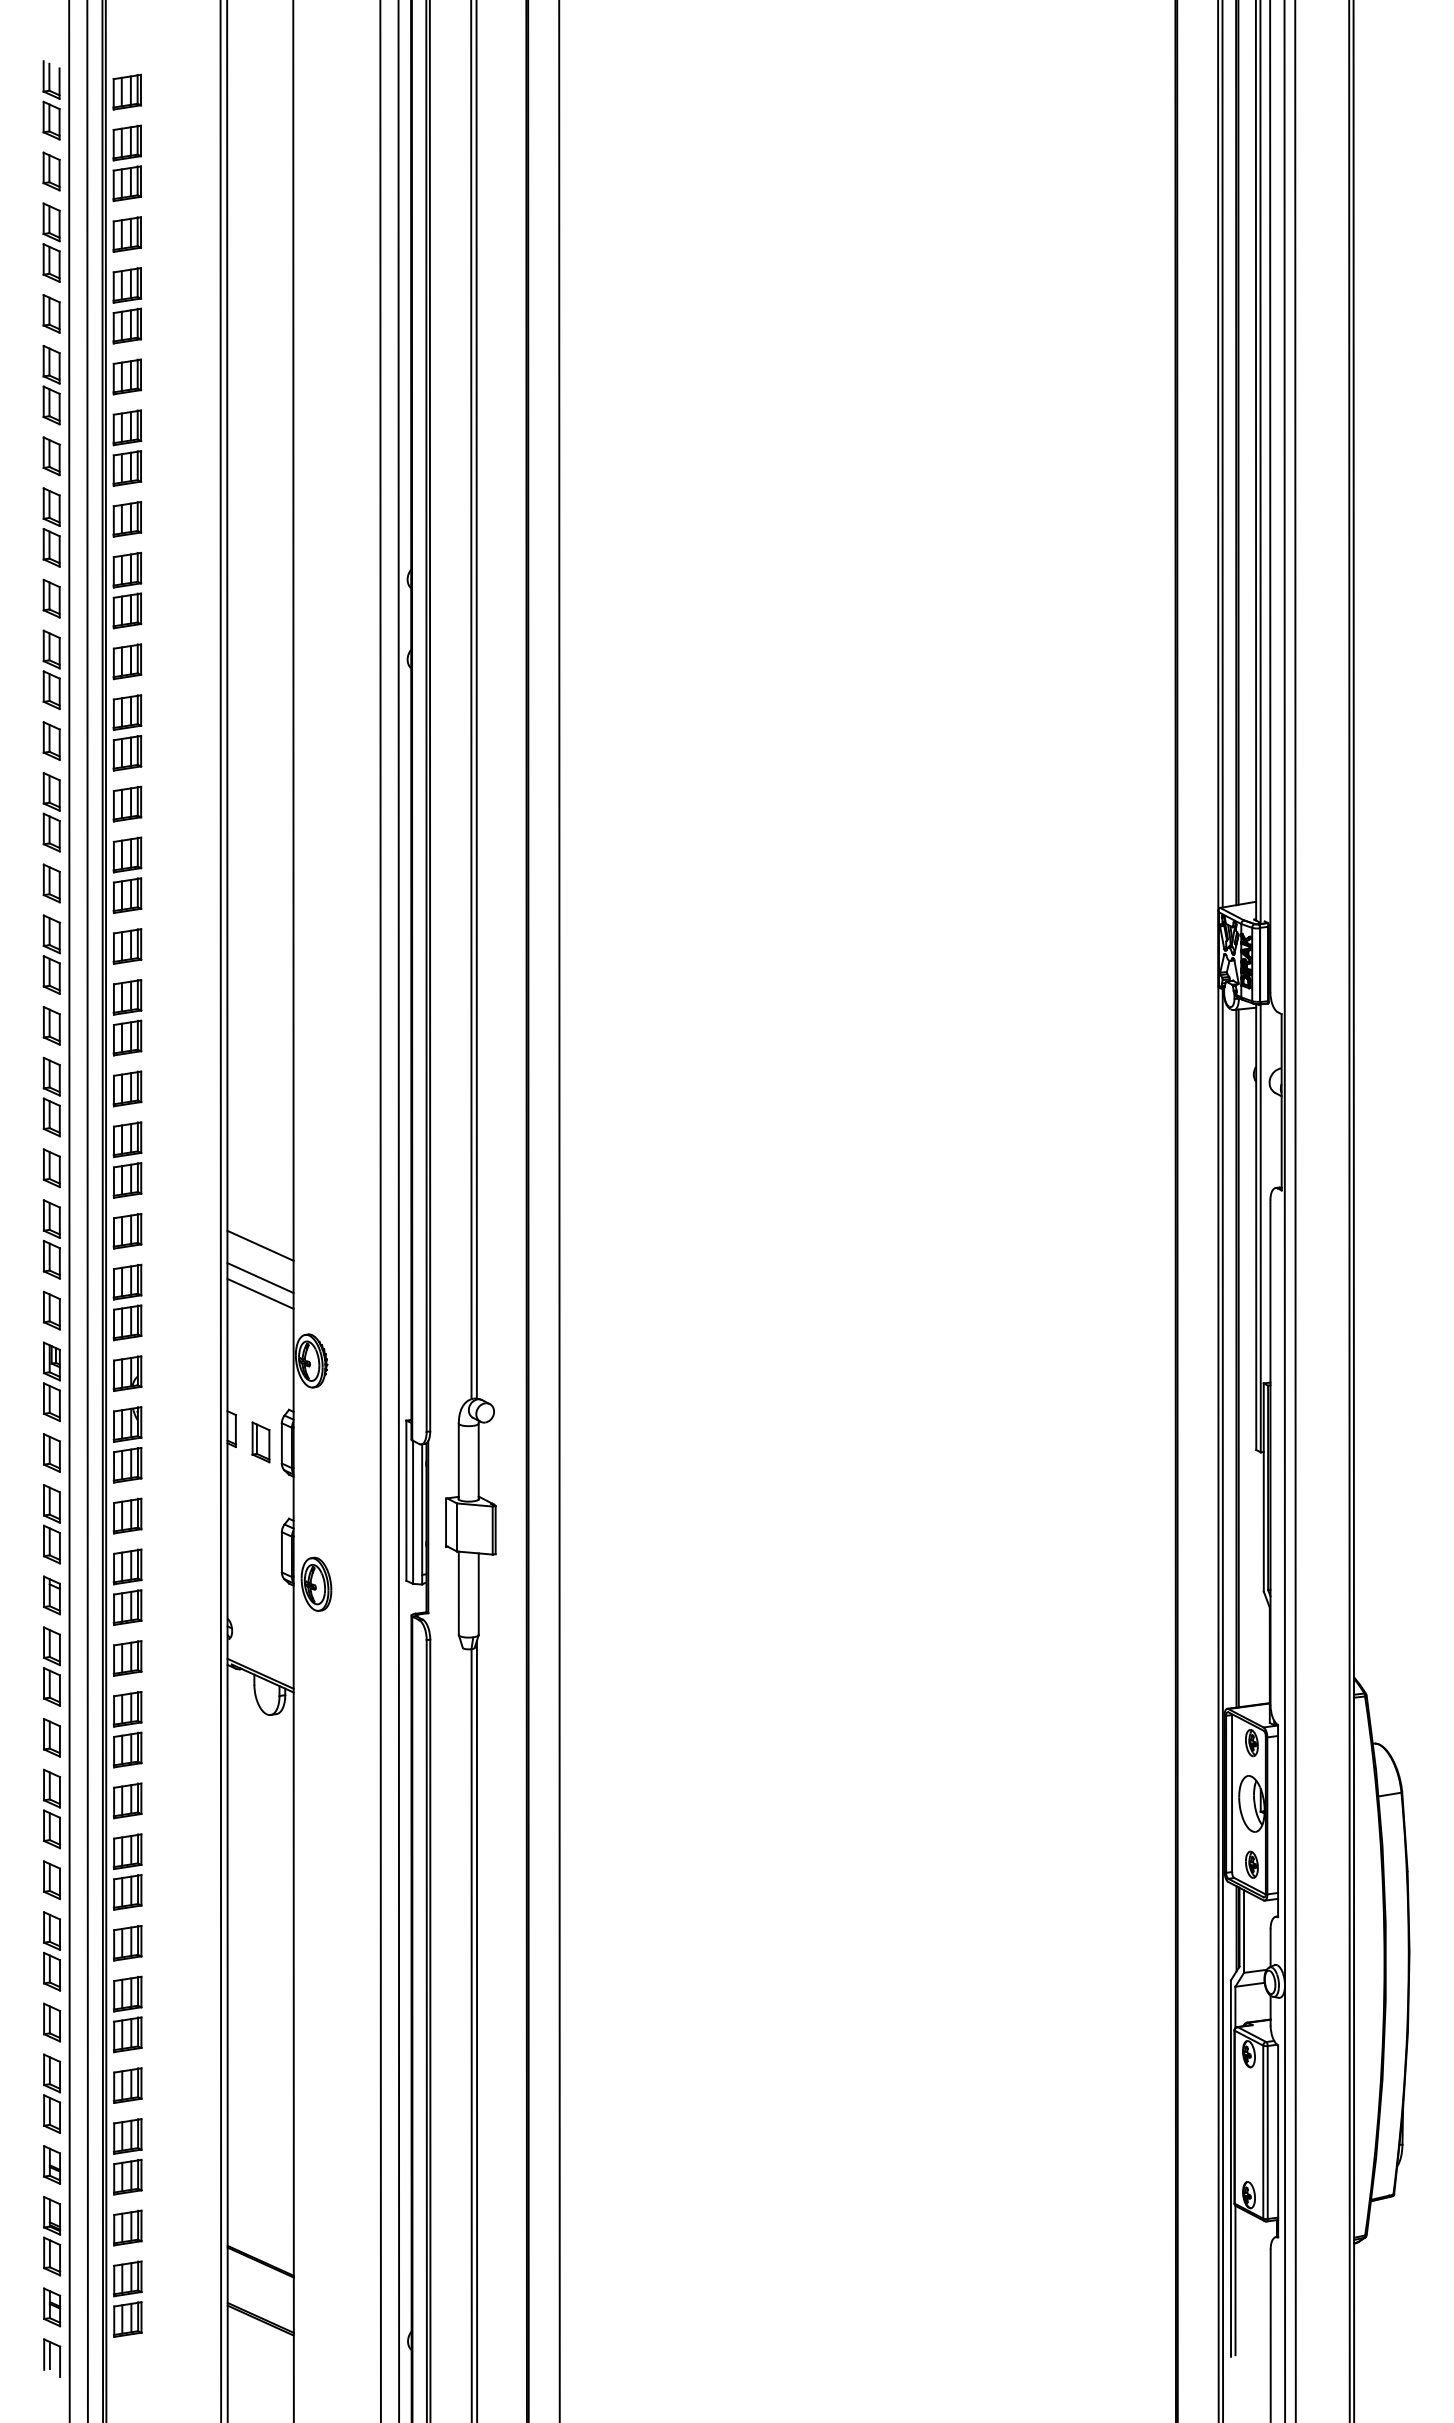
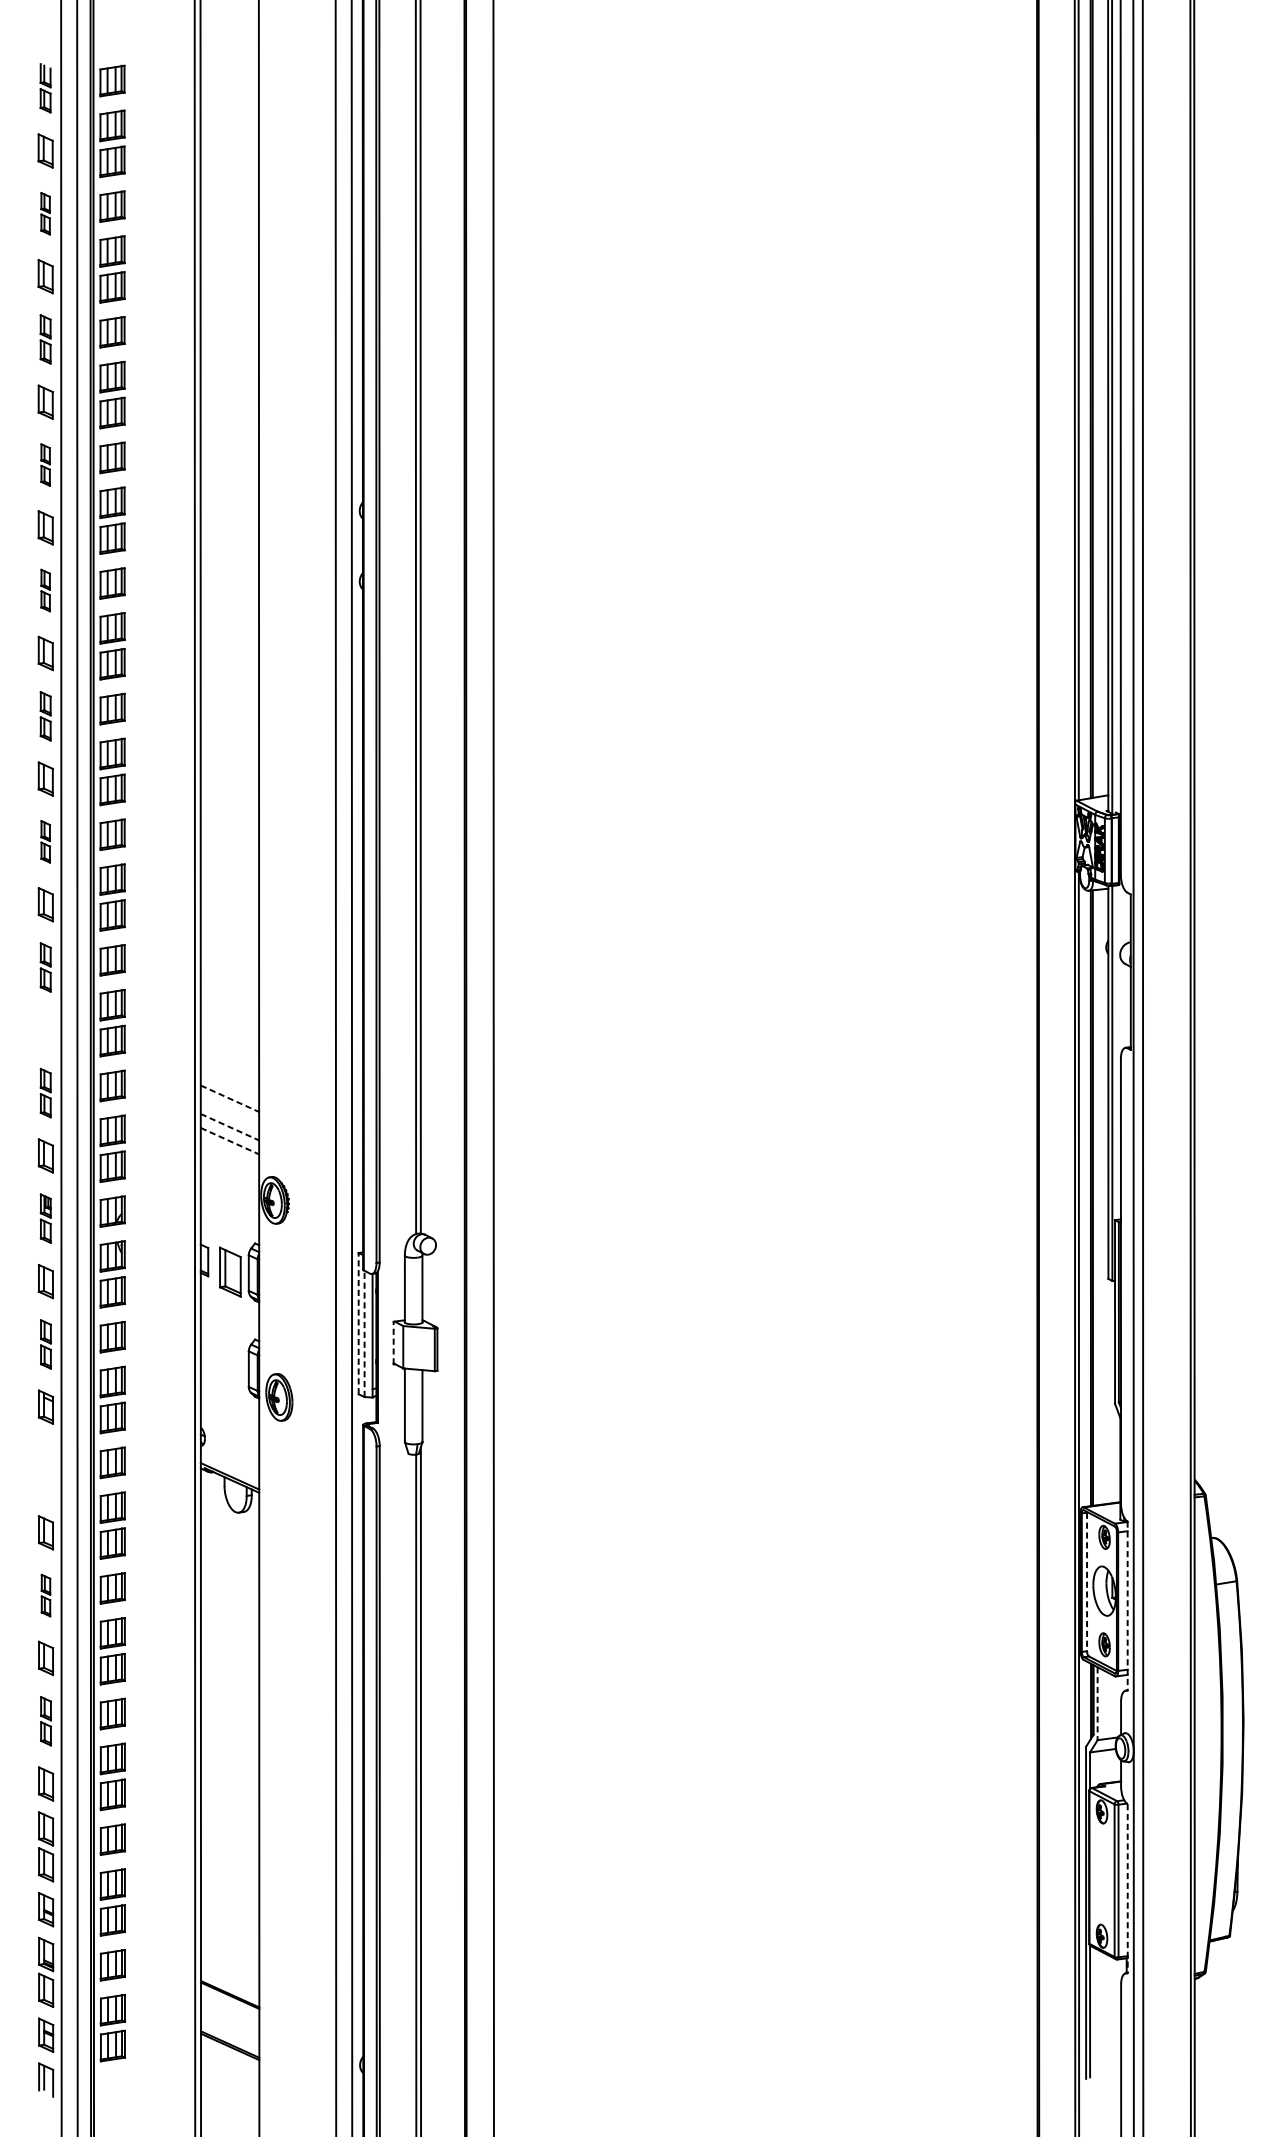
part: (51, 100) -> (45, 88), size x0.7
part: (51, 242) -> (45, 213), size x0.6
part: (51, 384) -> (45, 338), size x0.7
part: (51, 527) -> (45, 465), size x0.6
part: (51, 669) -> (45, 590), size x0.6
part: (51, 812) -> (45, 716), size x0.7
part: (51, 954) -> (45, 841), size x0.6
part: (51, 1096) -> (45, 967), size x0.7
part: (51, 1168) -> (45, 1030), removed
part: (51, 1239) -> (45, 1093), size x0.7
line: (260, 1246) -> (229, 1099), solid -> dashed
line: (260, 1278) -> (229, 1127), solid -> dashed
line: (260, 1294) -> (229, 1141), solid -> dashed
part: (51, 1381) -> (45, 1218), size x0.7
part: (260, 1442) -> (229, 1272), size x1.4
line: (406, 1500) -> (358, 1323), solid -> dashed
line: (413, 1512) -> (364, 1334), solid -> dashed
line: (446, 1522) -> (394, 1342), solid -> dashed
part: (51, 1524) -> (45, 1344), size x0.7
part: (51, 1666) -> (45, 1469), removed
line: (1232, 1794) -> (1087, 1582), solid -> dashed
part: (51, 1808) -> (45, 1595), size x0.6
line: (1278, 1821) -> (1128, 1606), solid -> dashed
line: (1244, 1932) -> (1098, 1704), solid -> dashed
part: (51, 1951) -> (45, 1721), size x0.7
line: (1278, 2141) -> (1128, 1888), solid -> dashed

